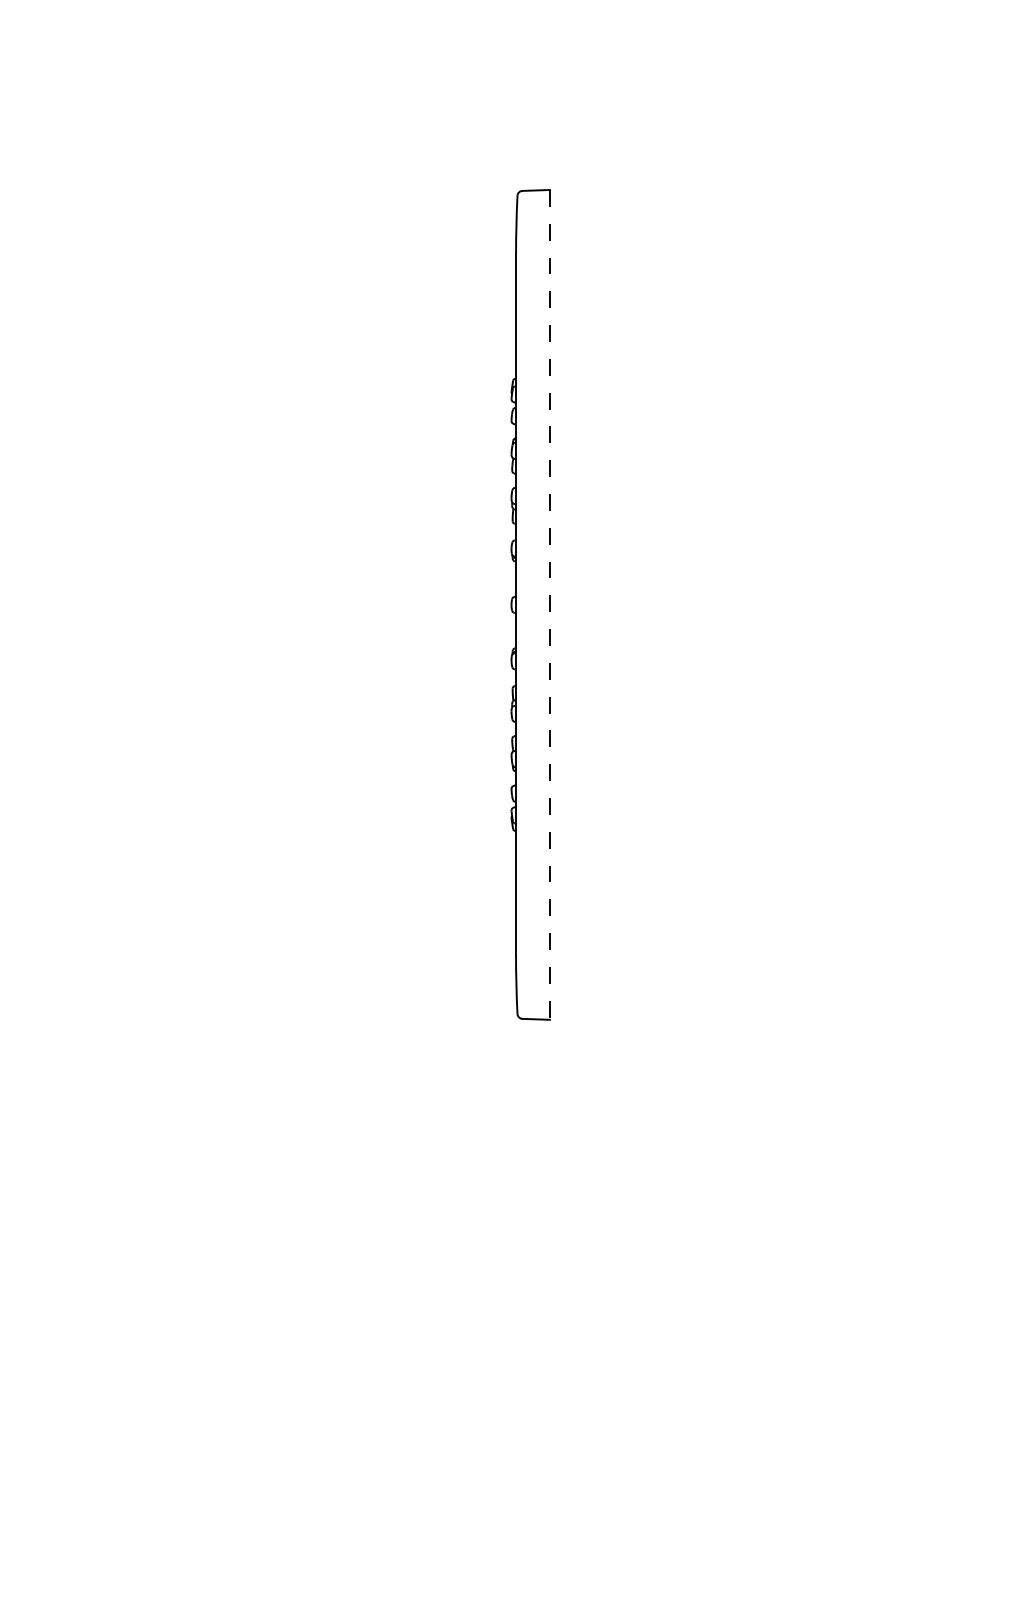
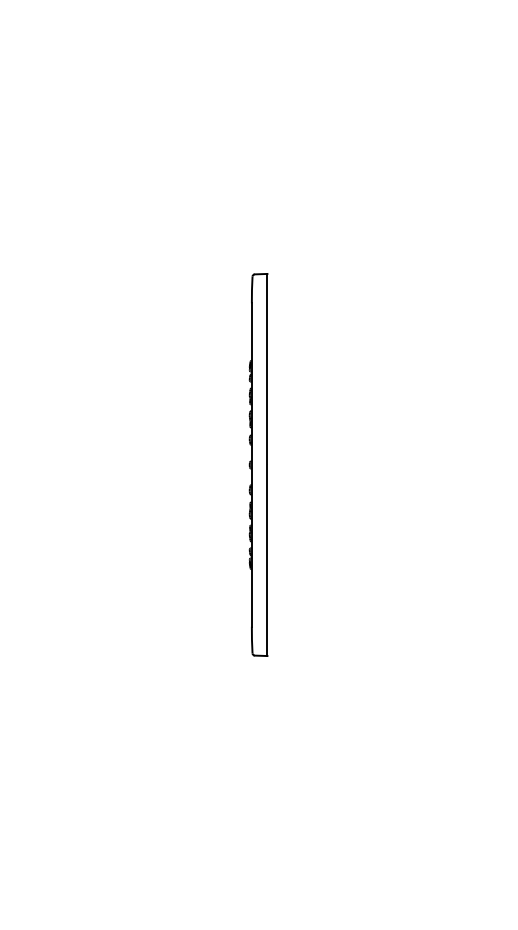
line: (550, 606) -> (267, 465), dashed -> solid

